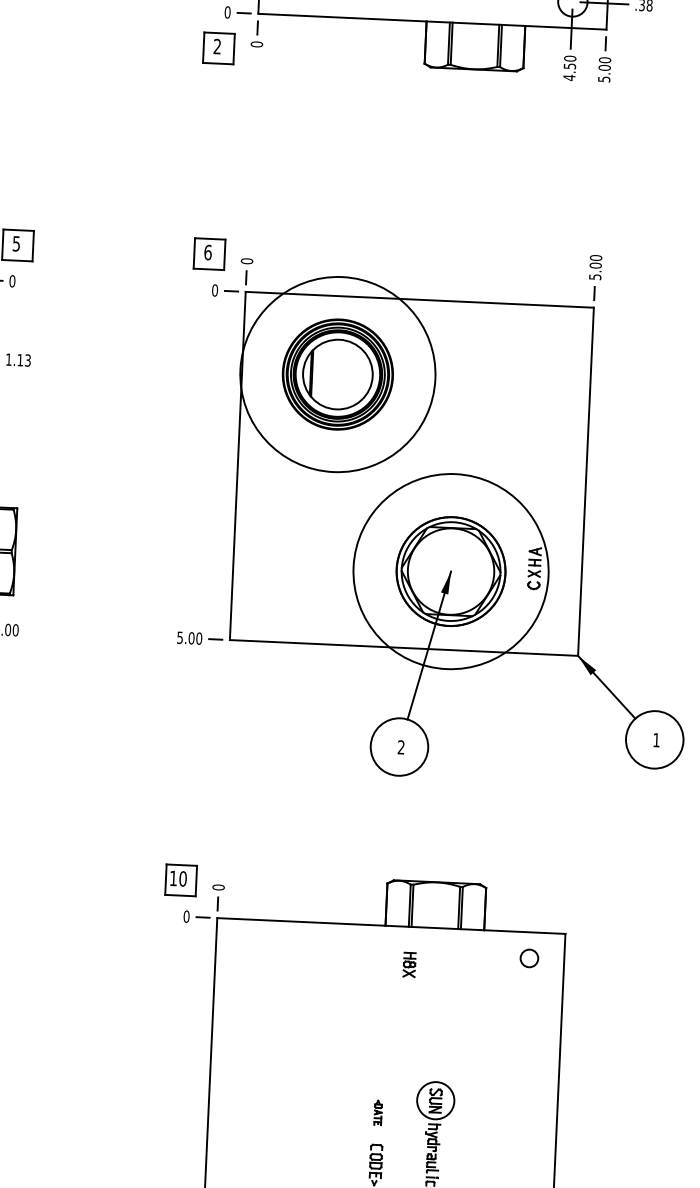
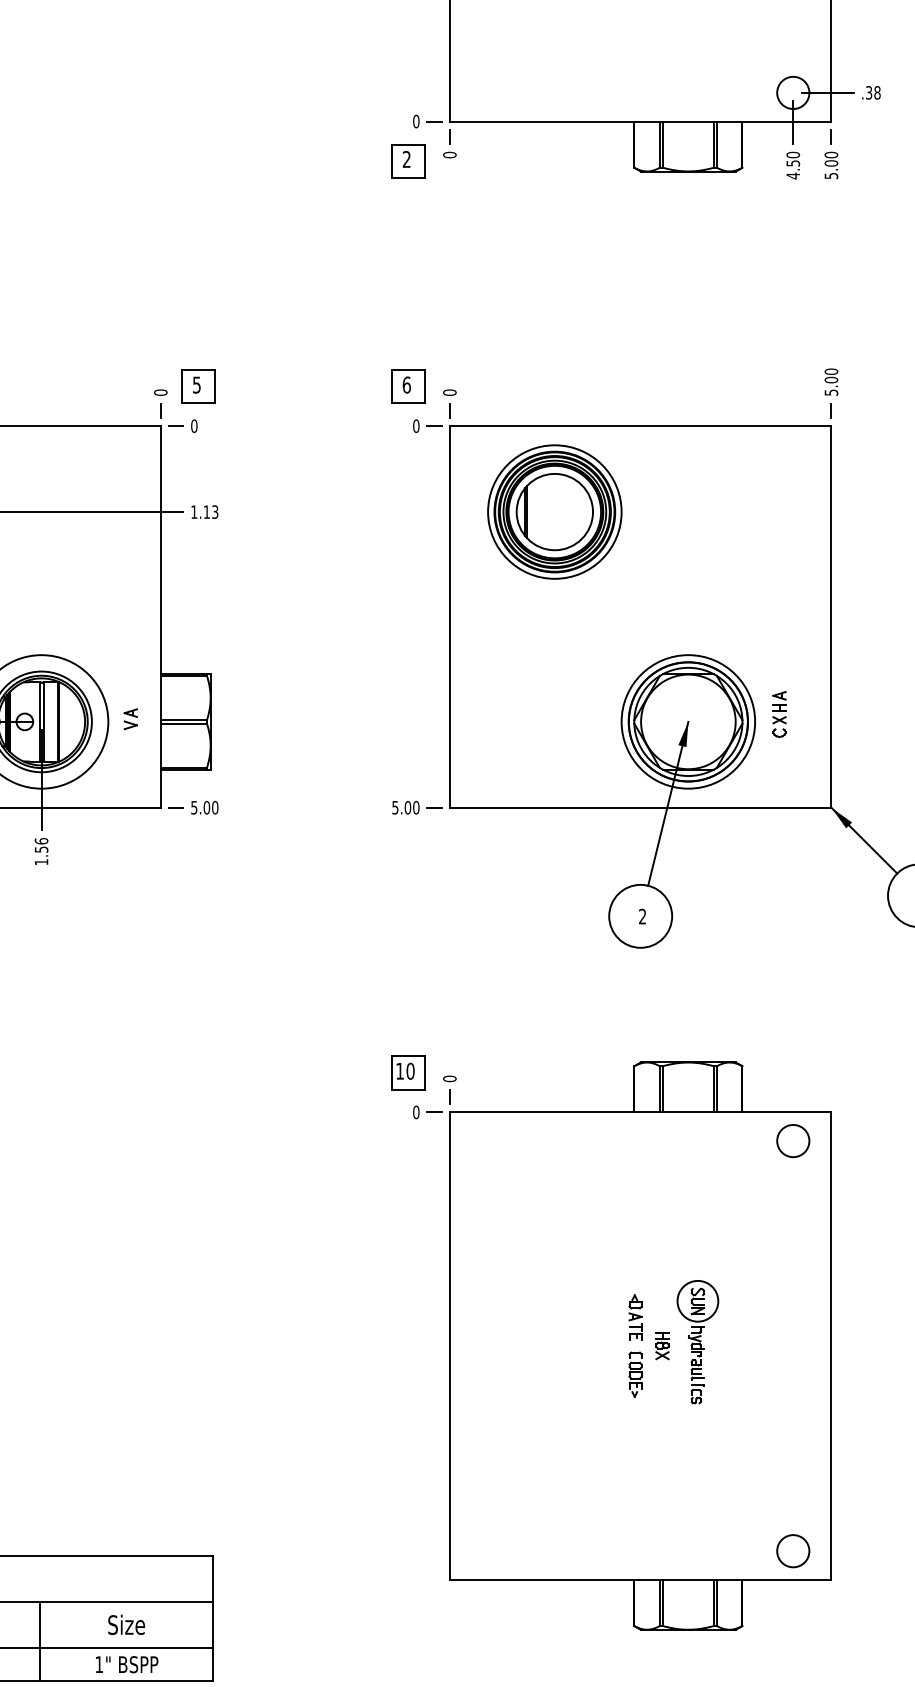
circle: (337, 374) -> (554, 511), size x0.62
circle: (451, 571) -> (688, 721), size x0.62
circle: (529, 957) -> (793, 1140), size x1.67
part: (409, 965) -> (662, 1346), moved
part: (378, 1112) -> (635, 1317), size x1.67

